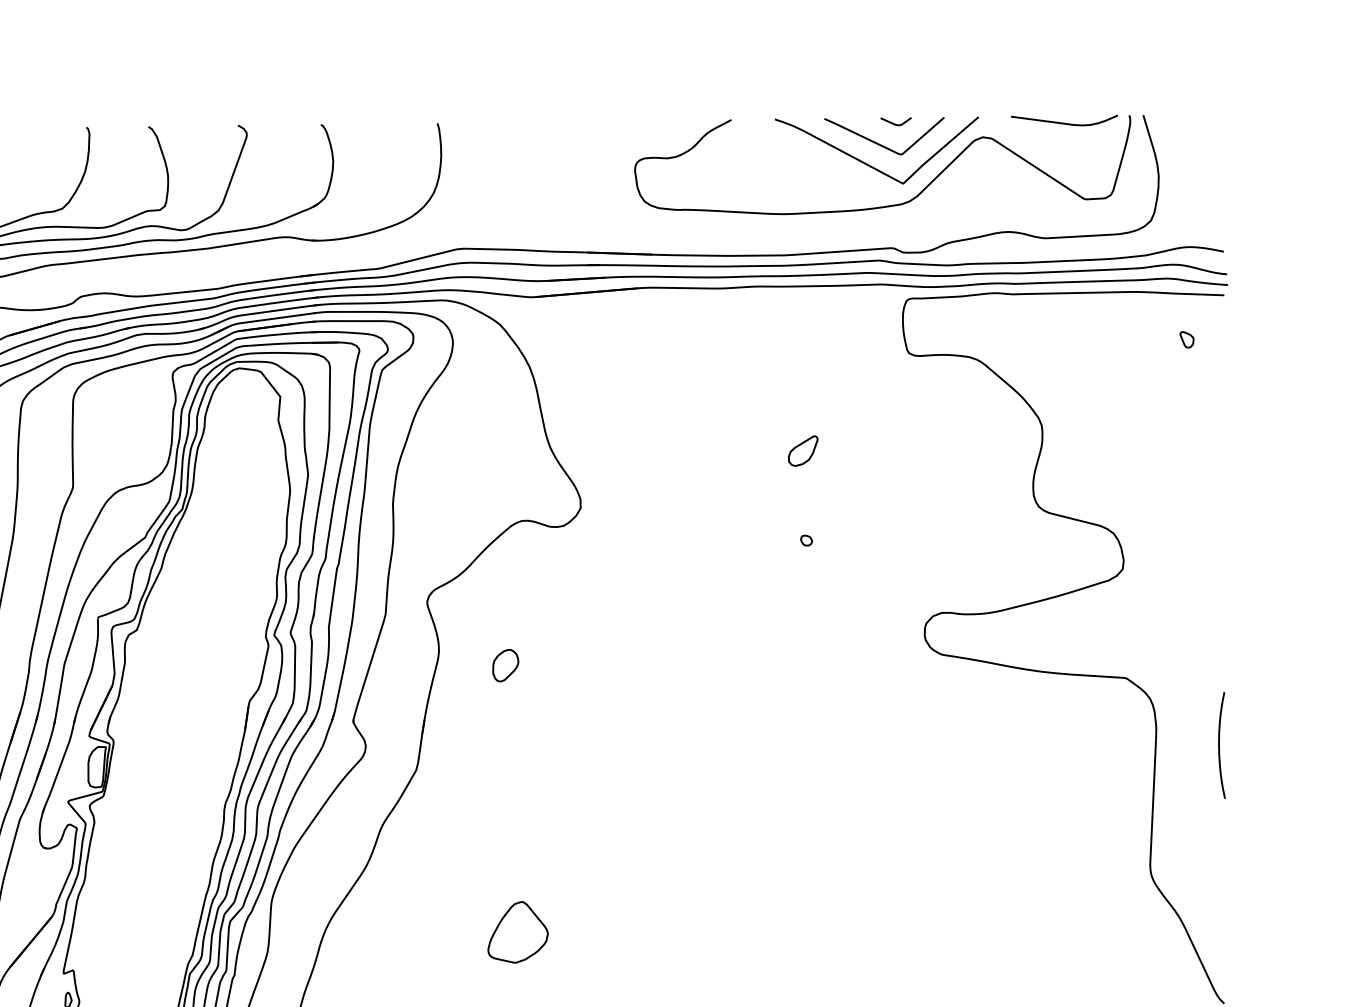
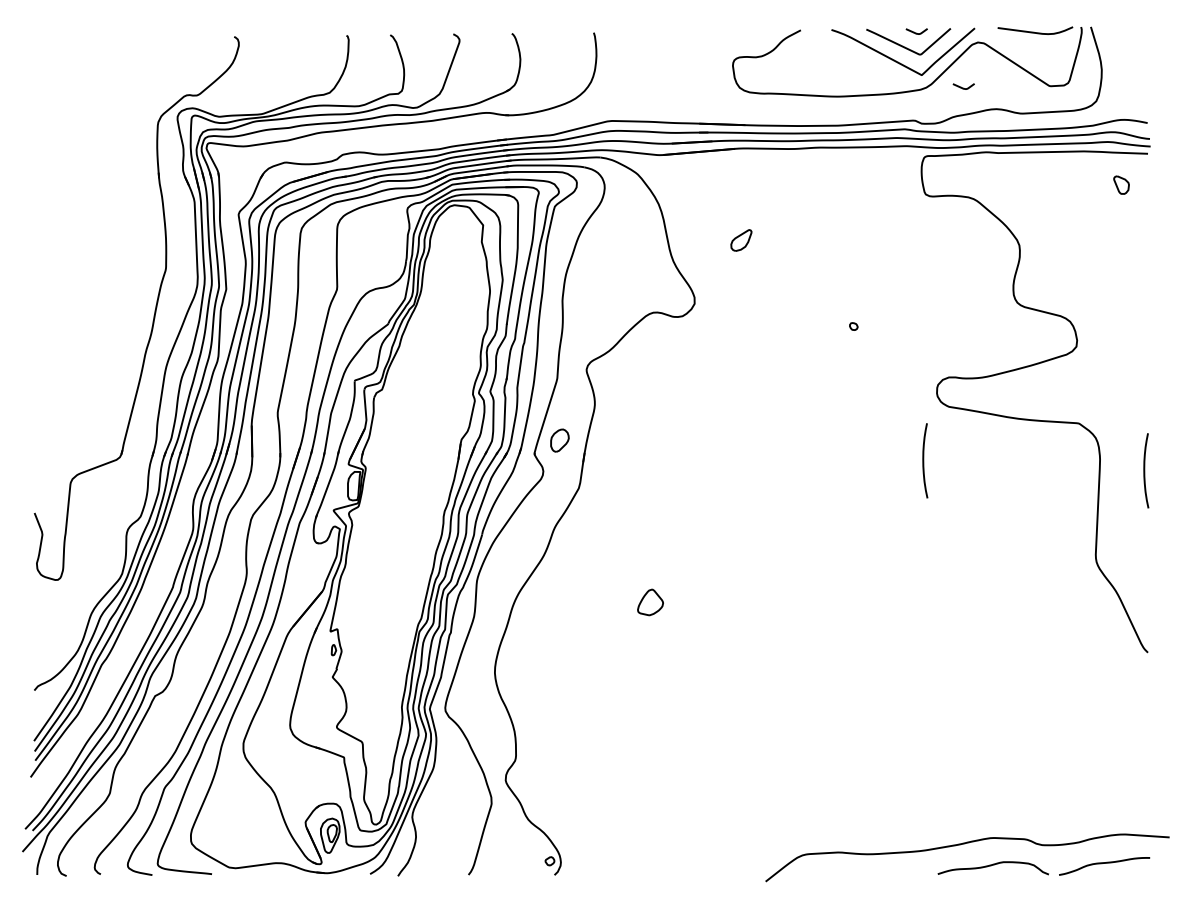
curve: (962, 201) -> (963, 87), added
part: (1186, 338) -> (1121, 184), size x1.6
part: (803, 451) -> (741, 240), moved
part: (505, 665) -> (559, 440), moved
curve: (906, 730) -> (924, 460), added
part: (517, 932) -> (650, 602), size x0.6

